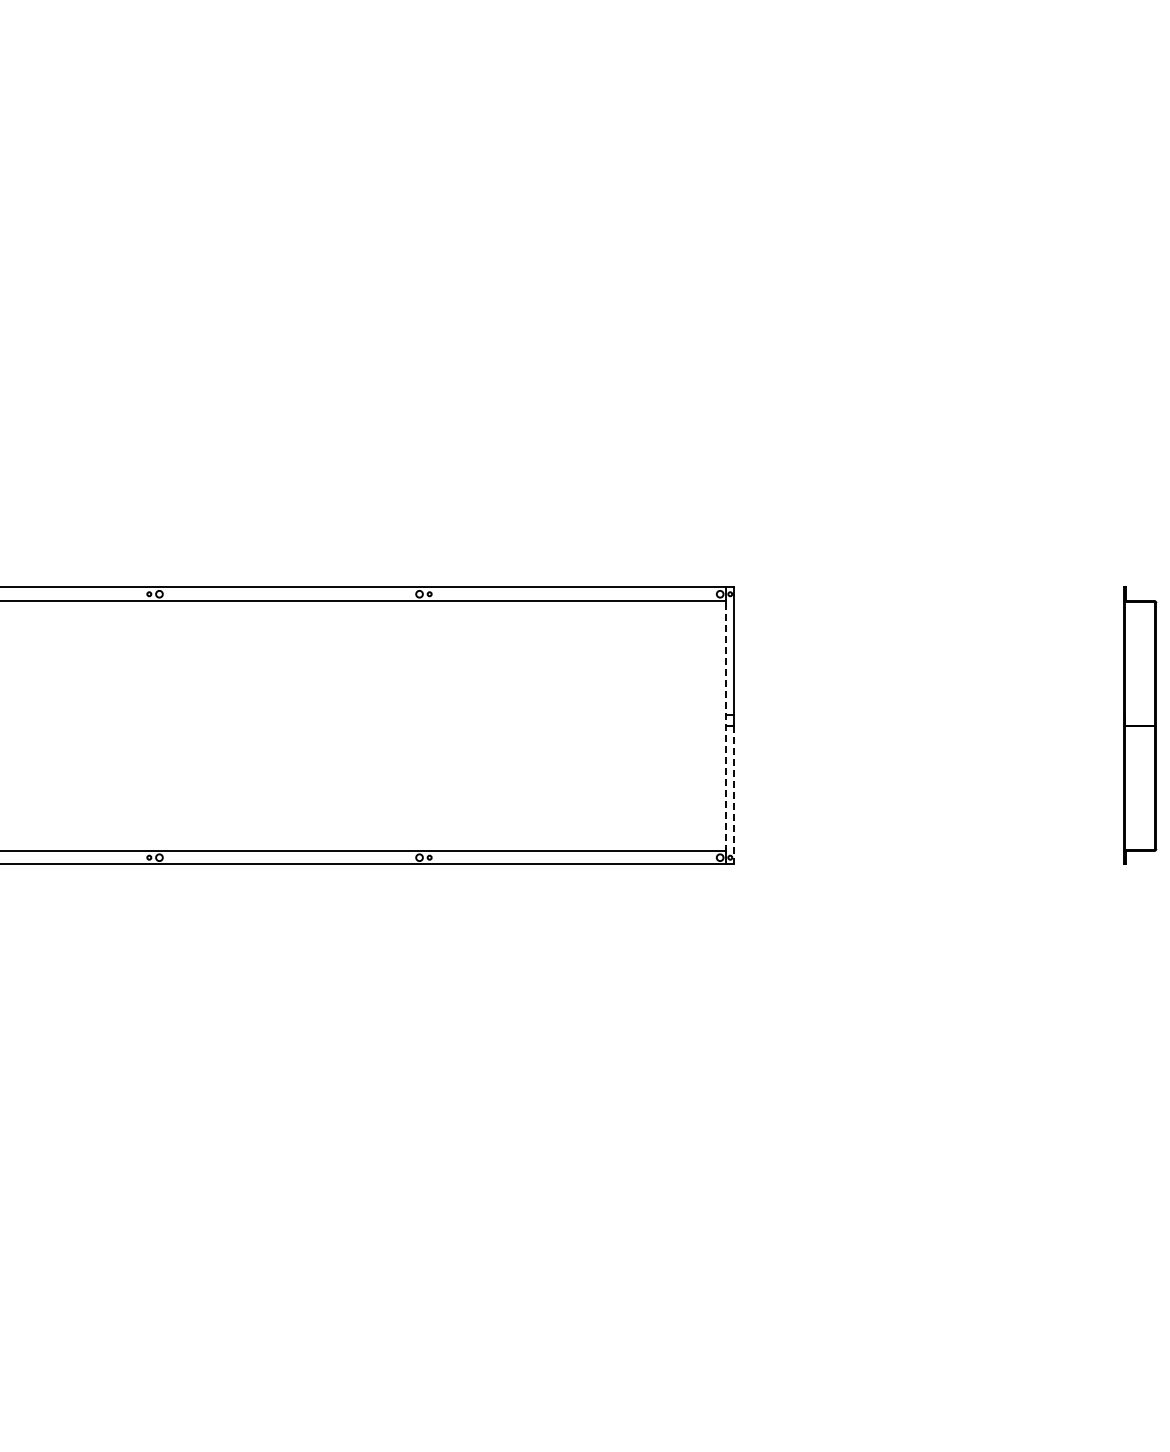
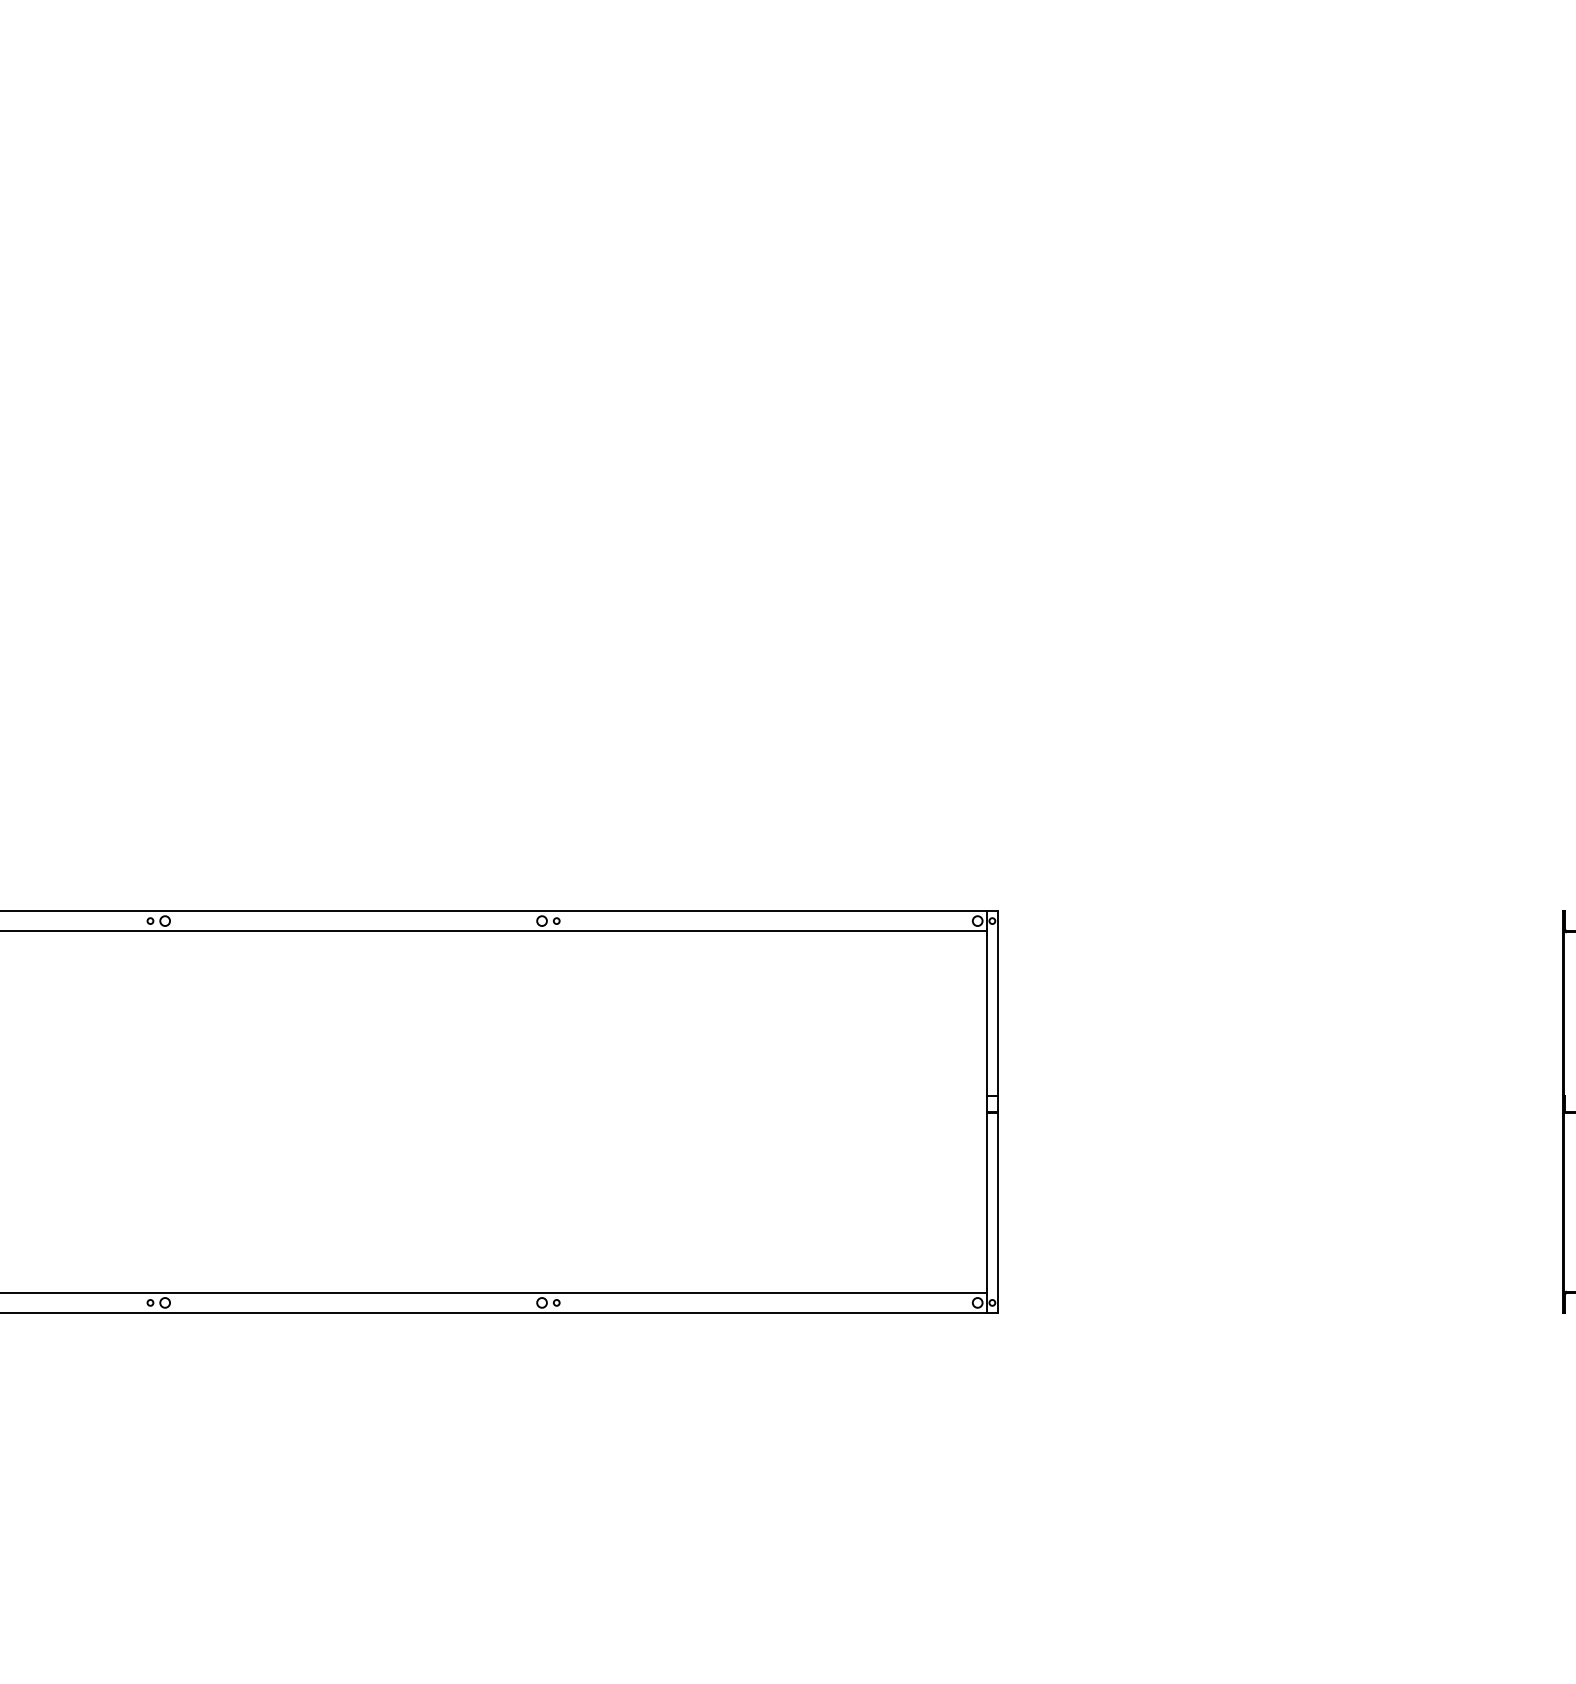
line: (726, 725) -> (986, 1111), dashed -> solid
line: (734, 795) -> (998, 1212), dashed -> solid

